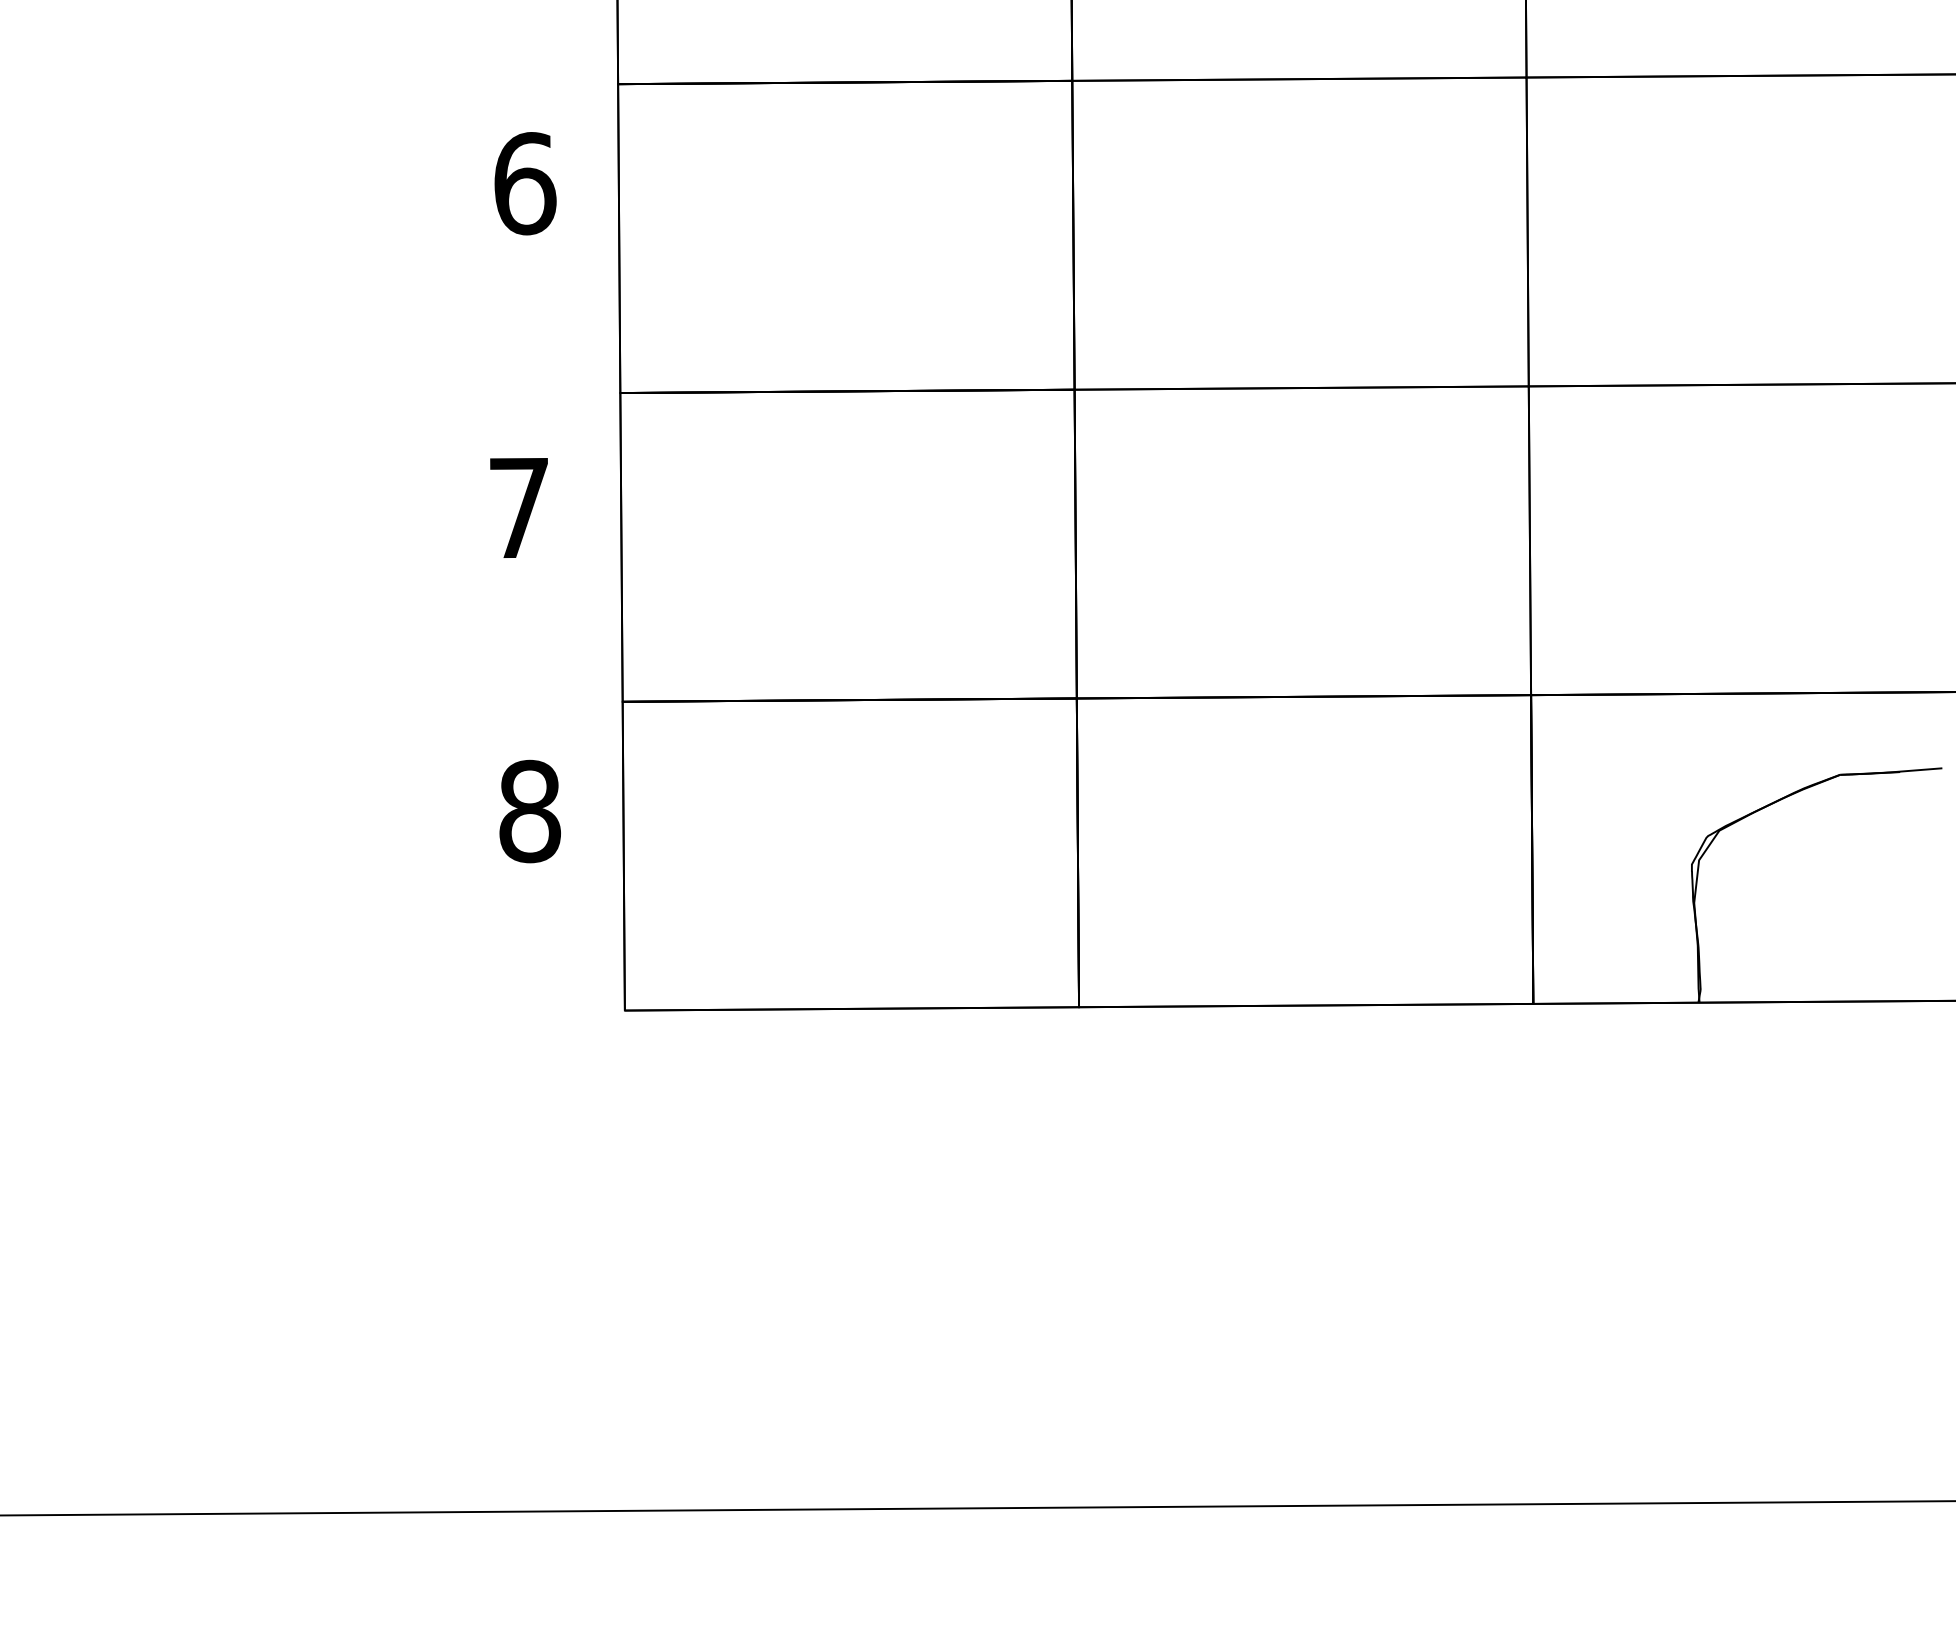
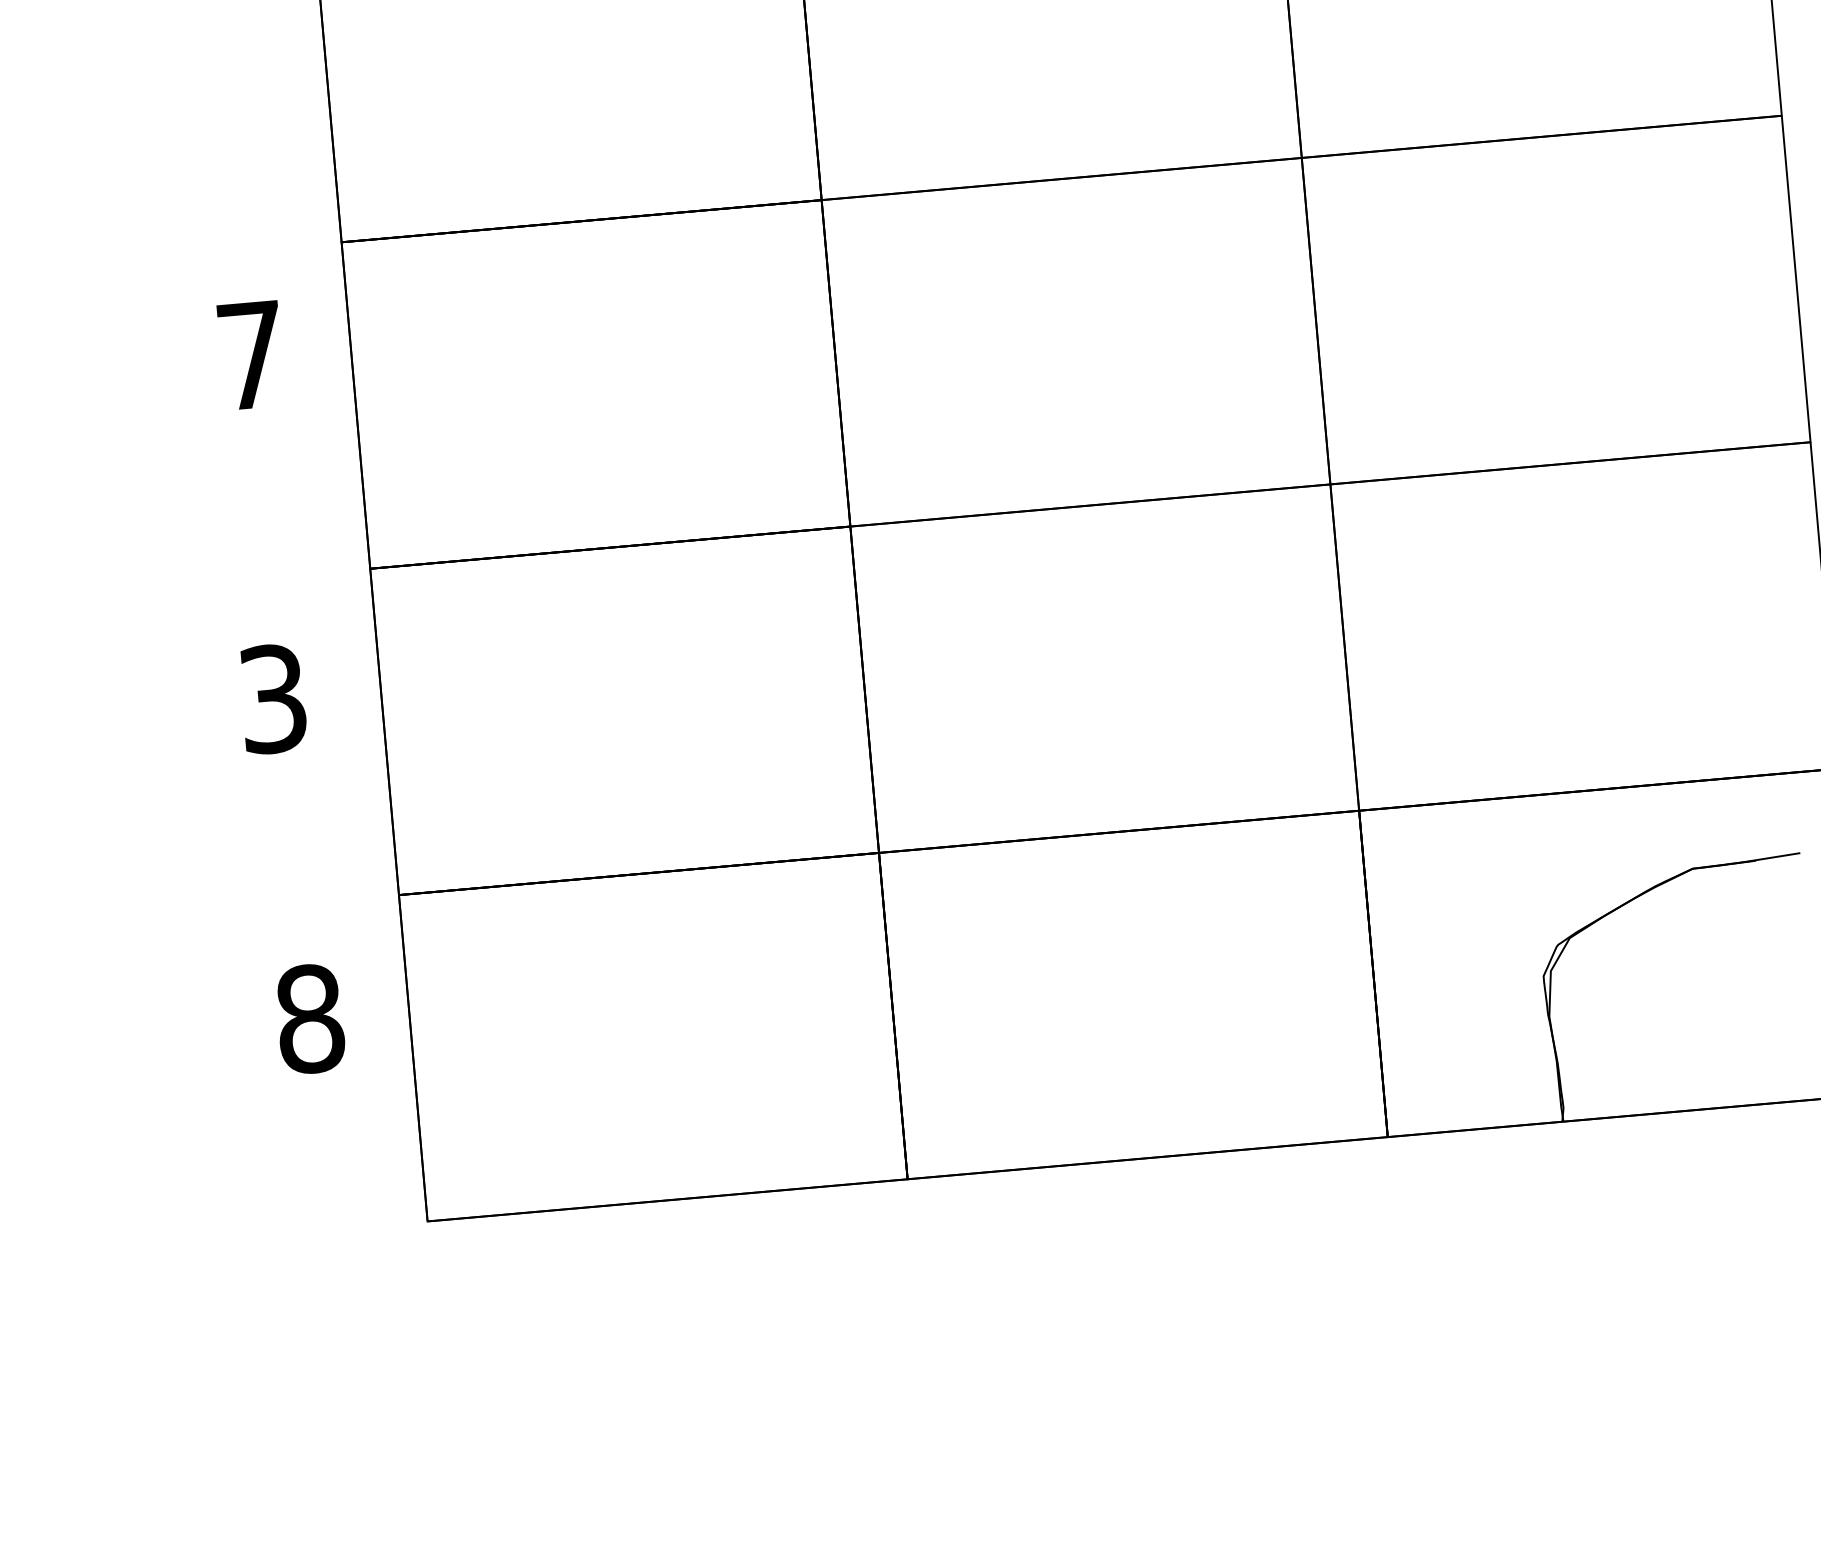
text: (525, 183) -> (252, 355), 6 -> 7
text: (519, 507) -> (273, 698), 7 -> 3

